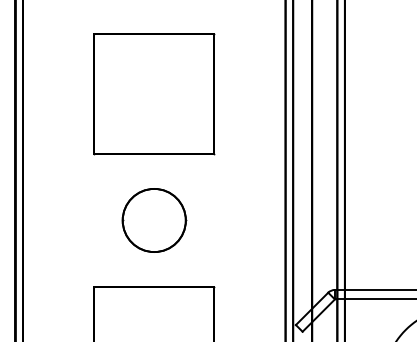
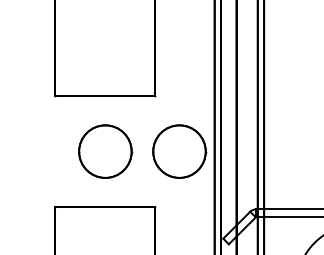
part: (243, 220) -> (179, 151), added

